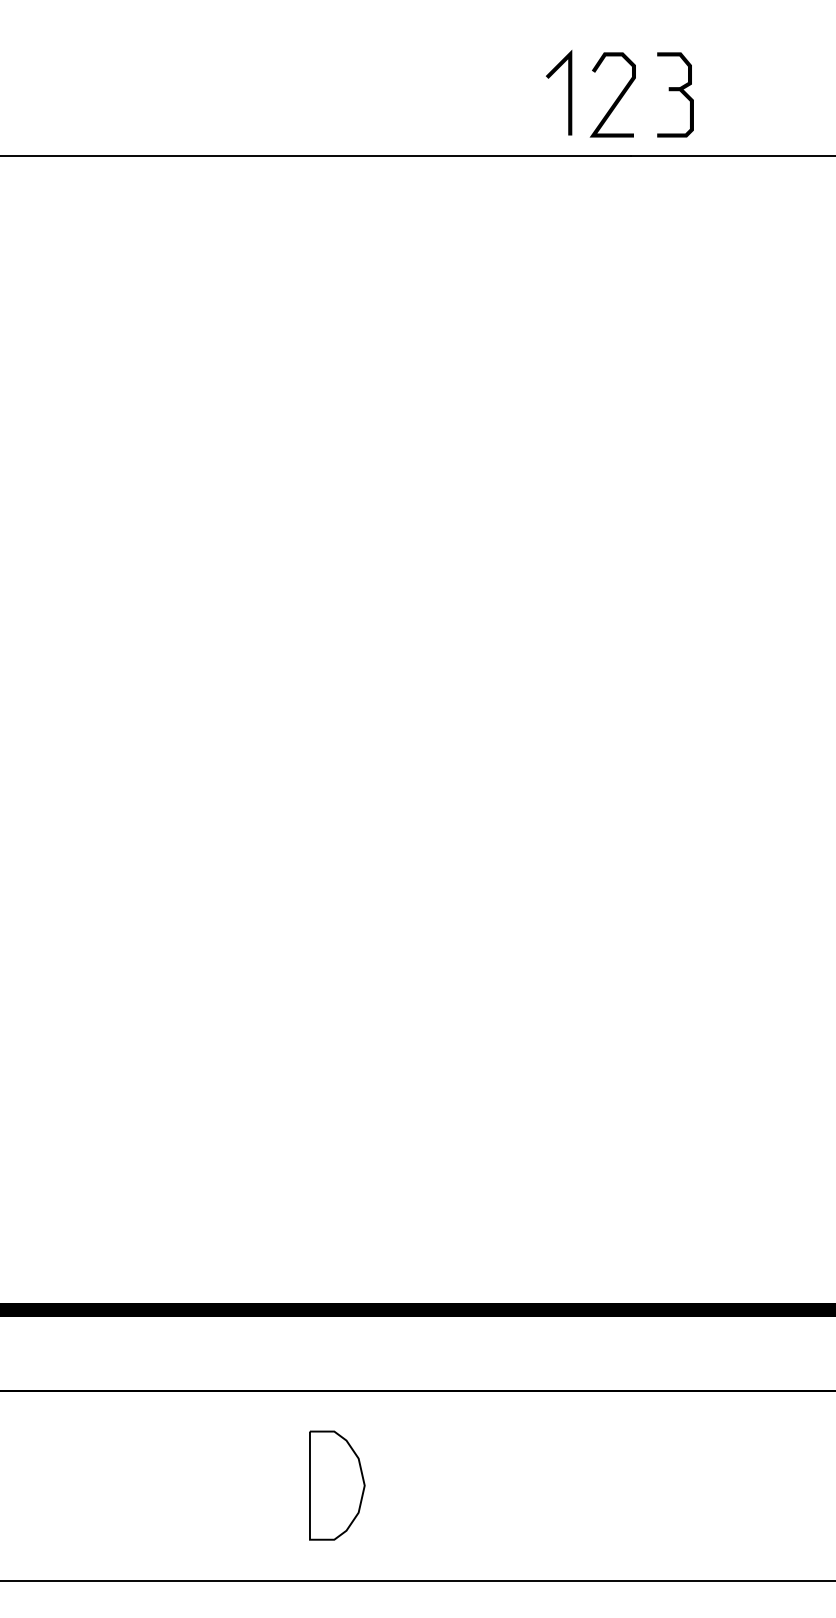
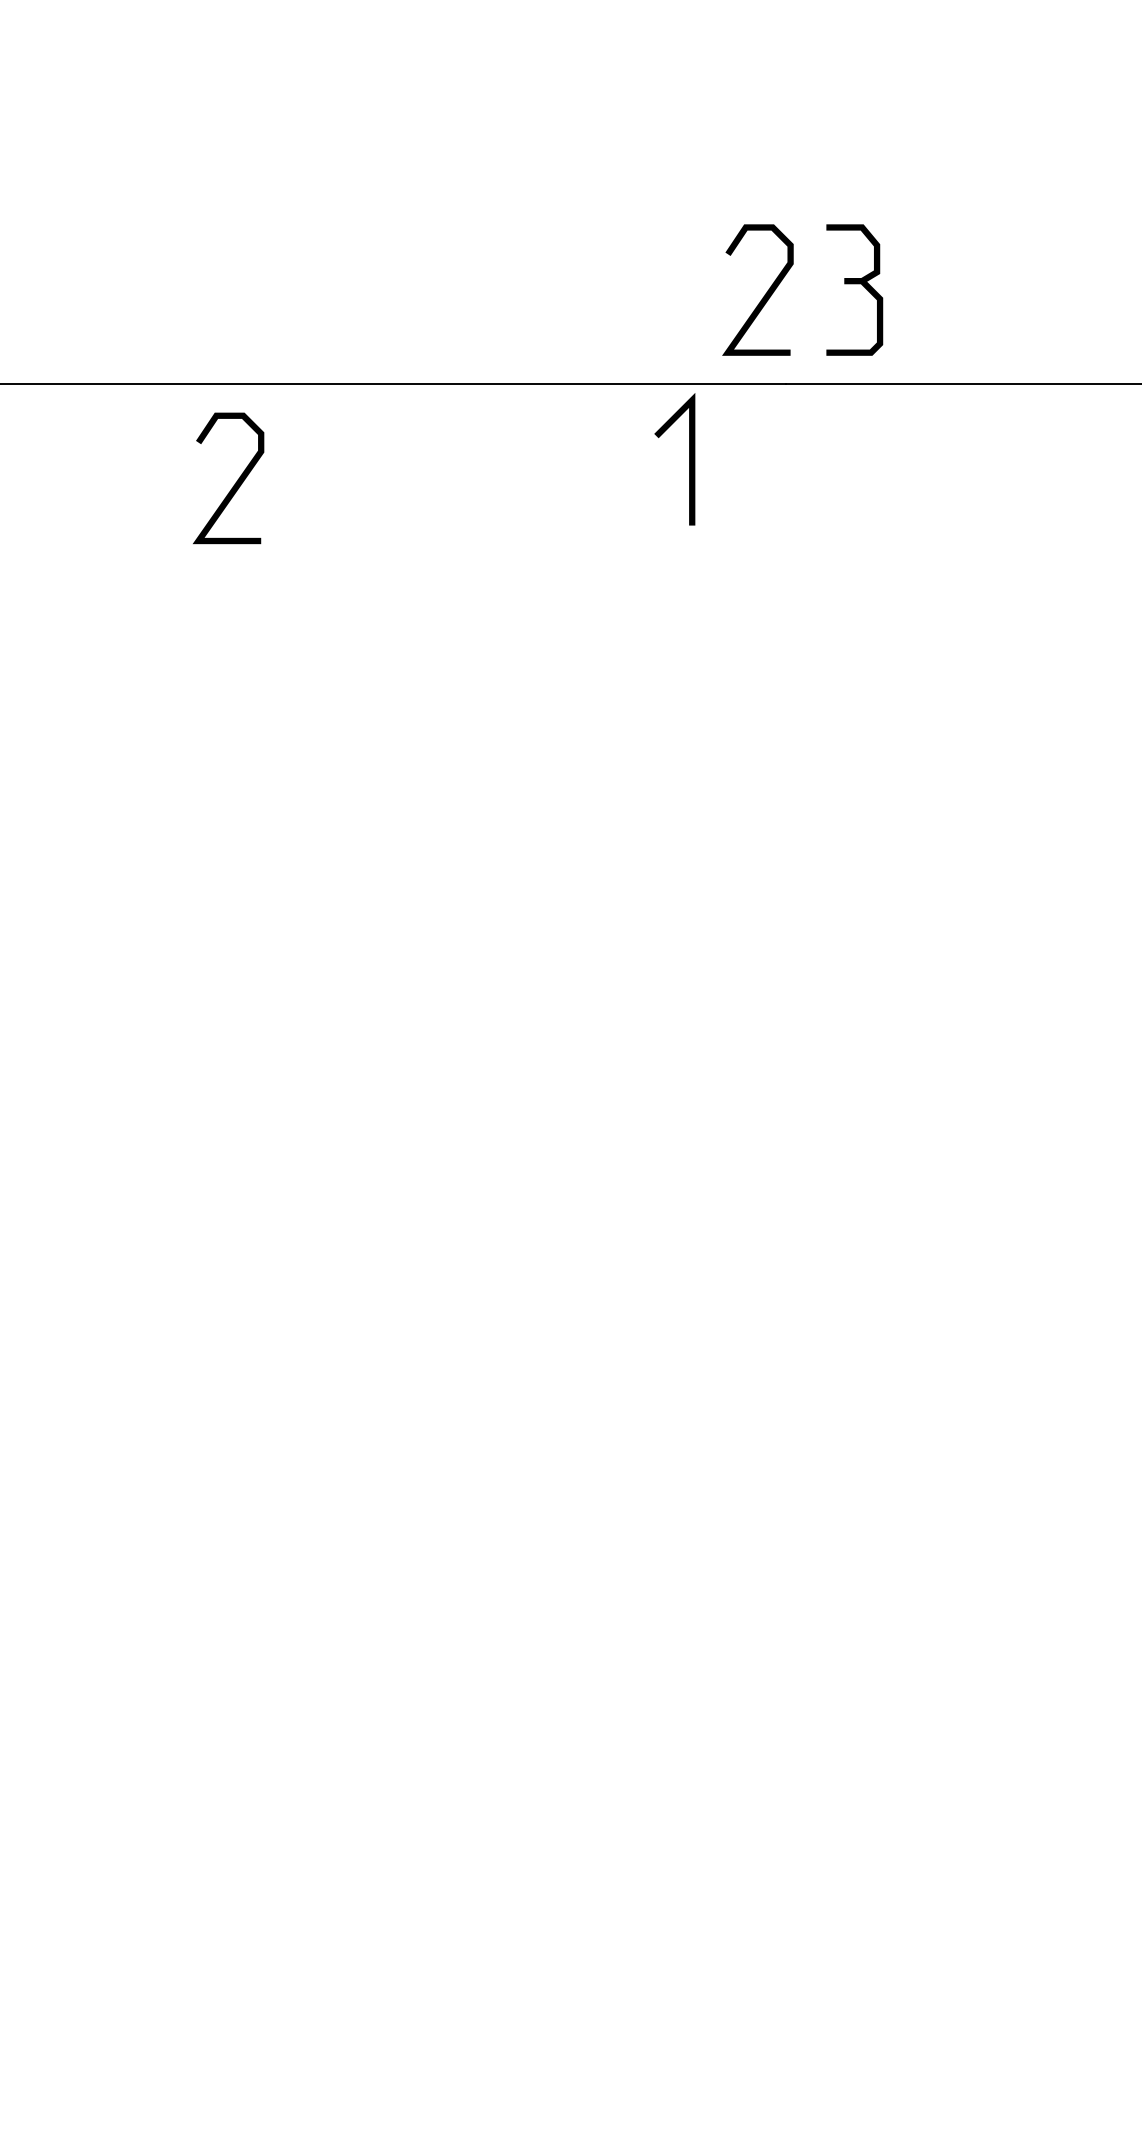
line: (568, 92) -> (689, 459), moved
curve: (273, 220) -> (234, 483), added

